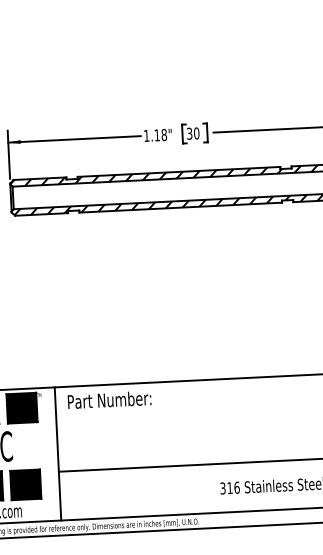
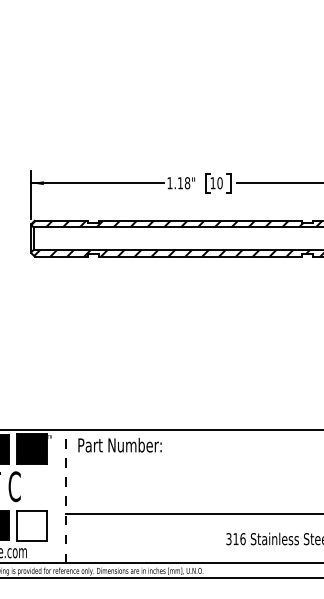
text: (189, 134) -> (212, 183), 30 -> 10
line: (57, 453) -> (65, 496), solid -> dashed
fill: (26, 484) -> (32, 525), removed

